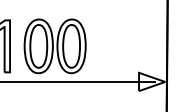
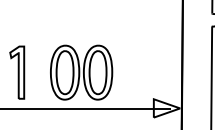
part: (55, 46) -> (81, 72), moved

